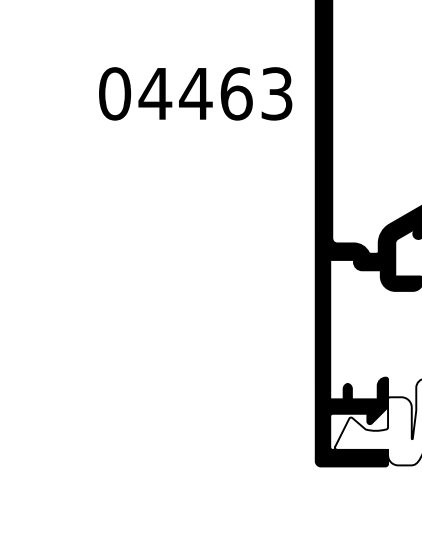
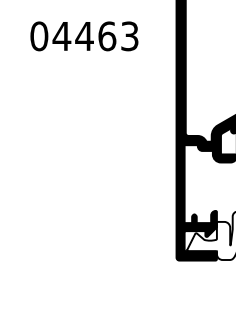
text: (195, 94) -> (84, 36), moved

